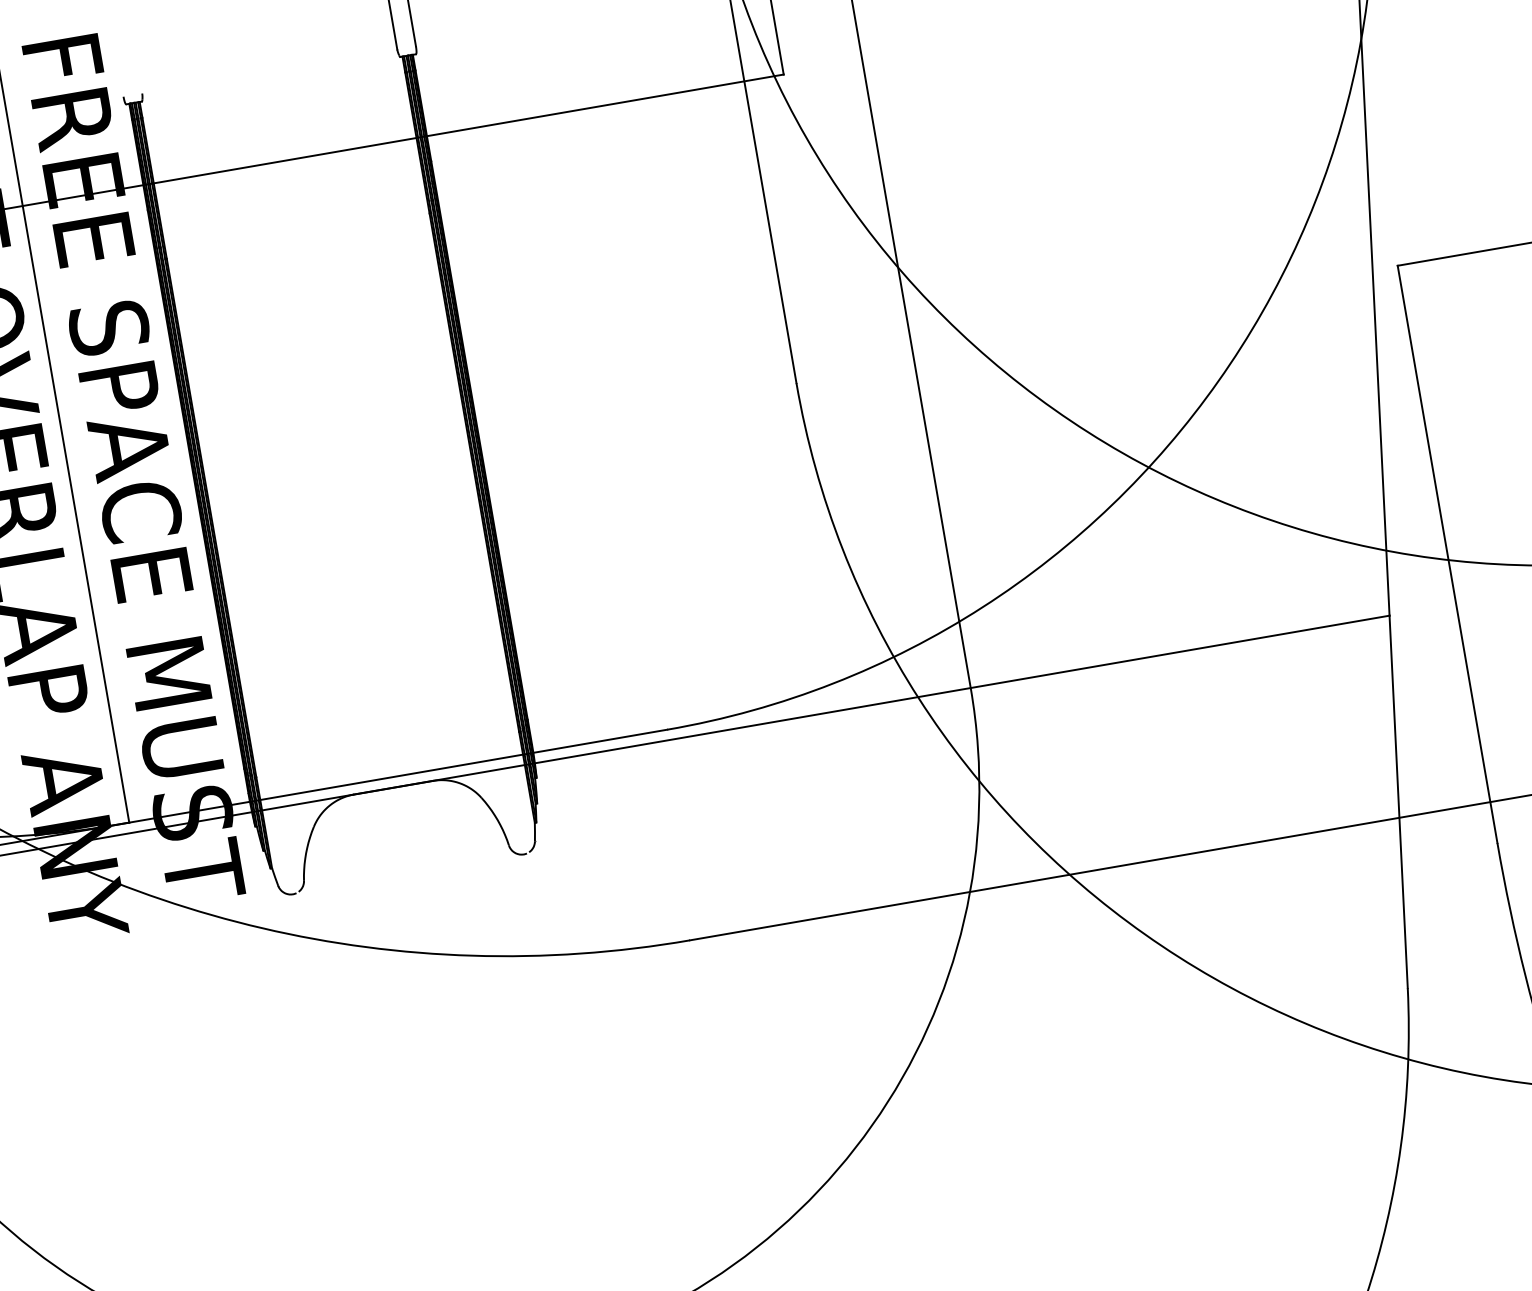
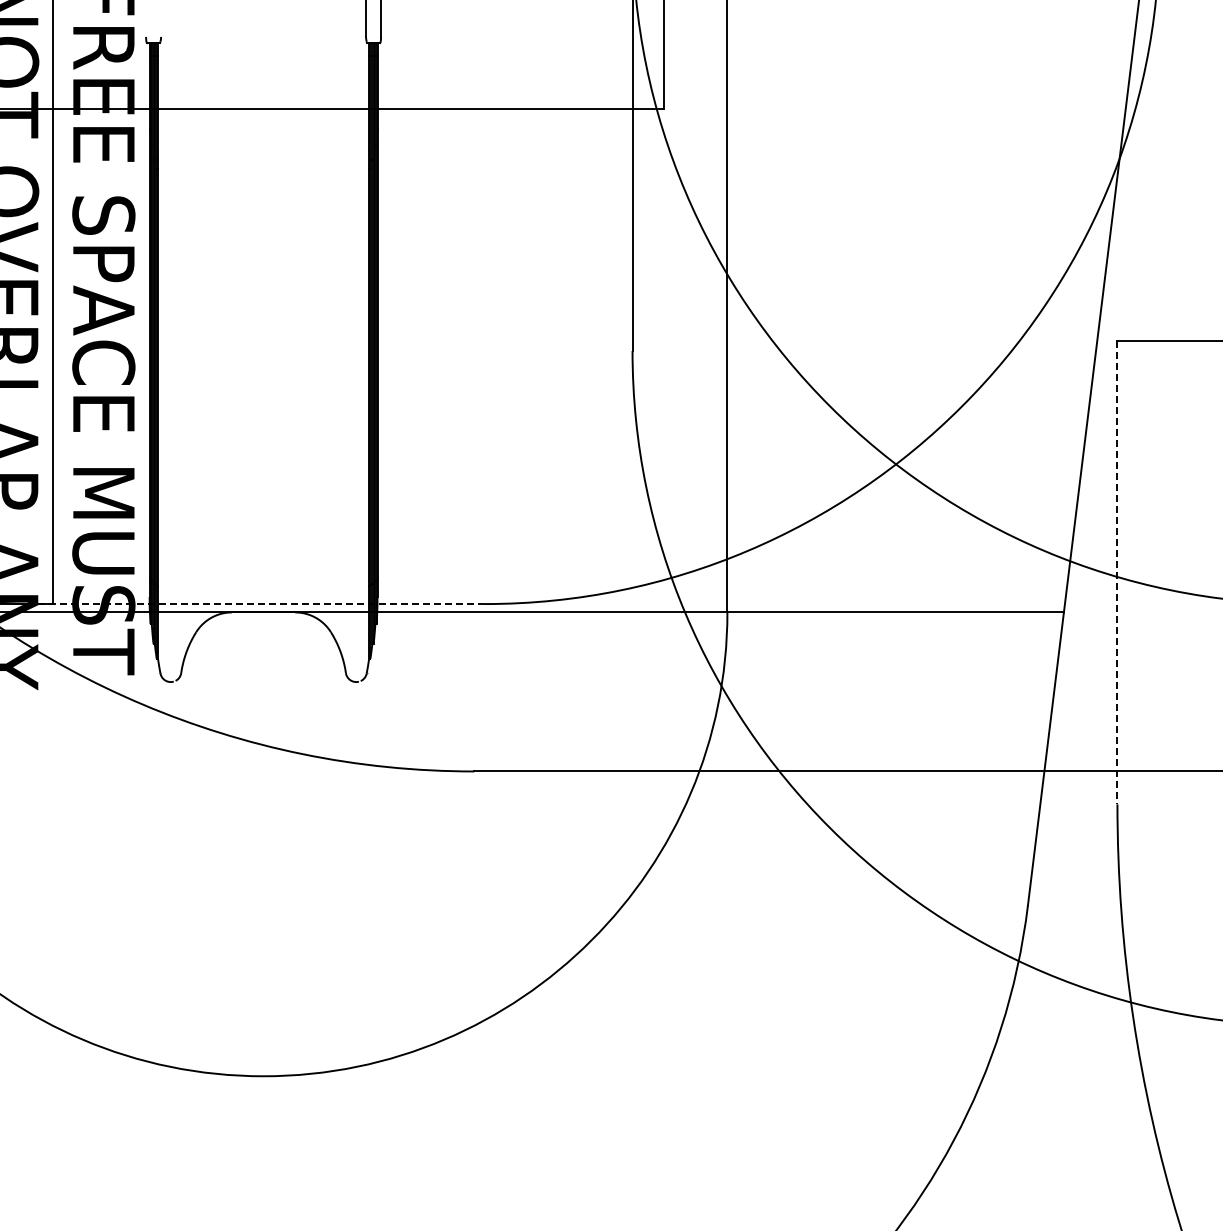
line: (1447, 554) -> (1117, 572), solid -> dashed
line: (391, 777) -> (263, 604), solid -> dashed

